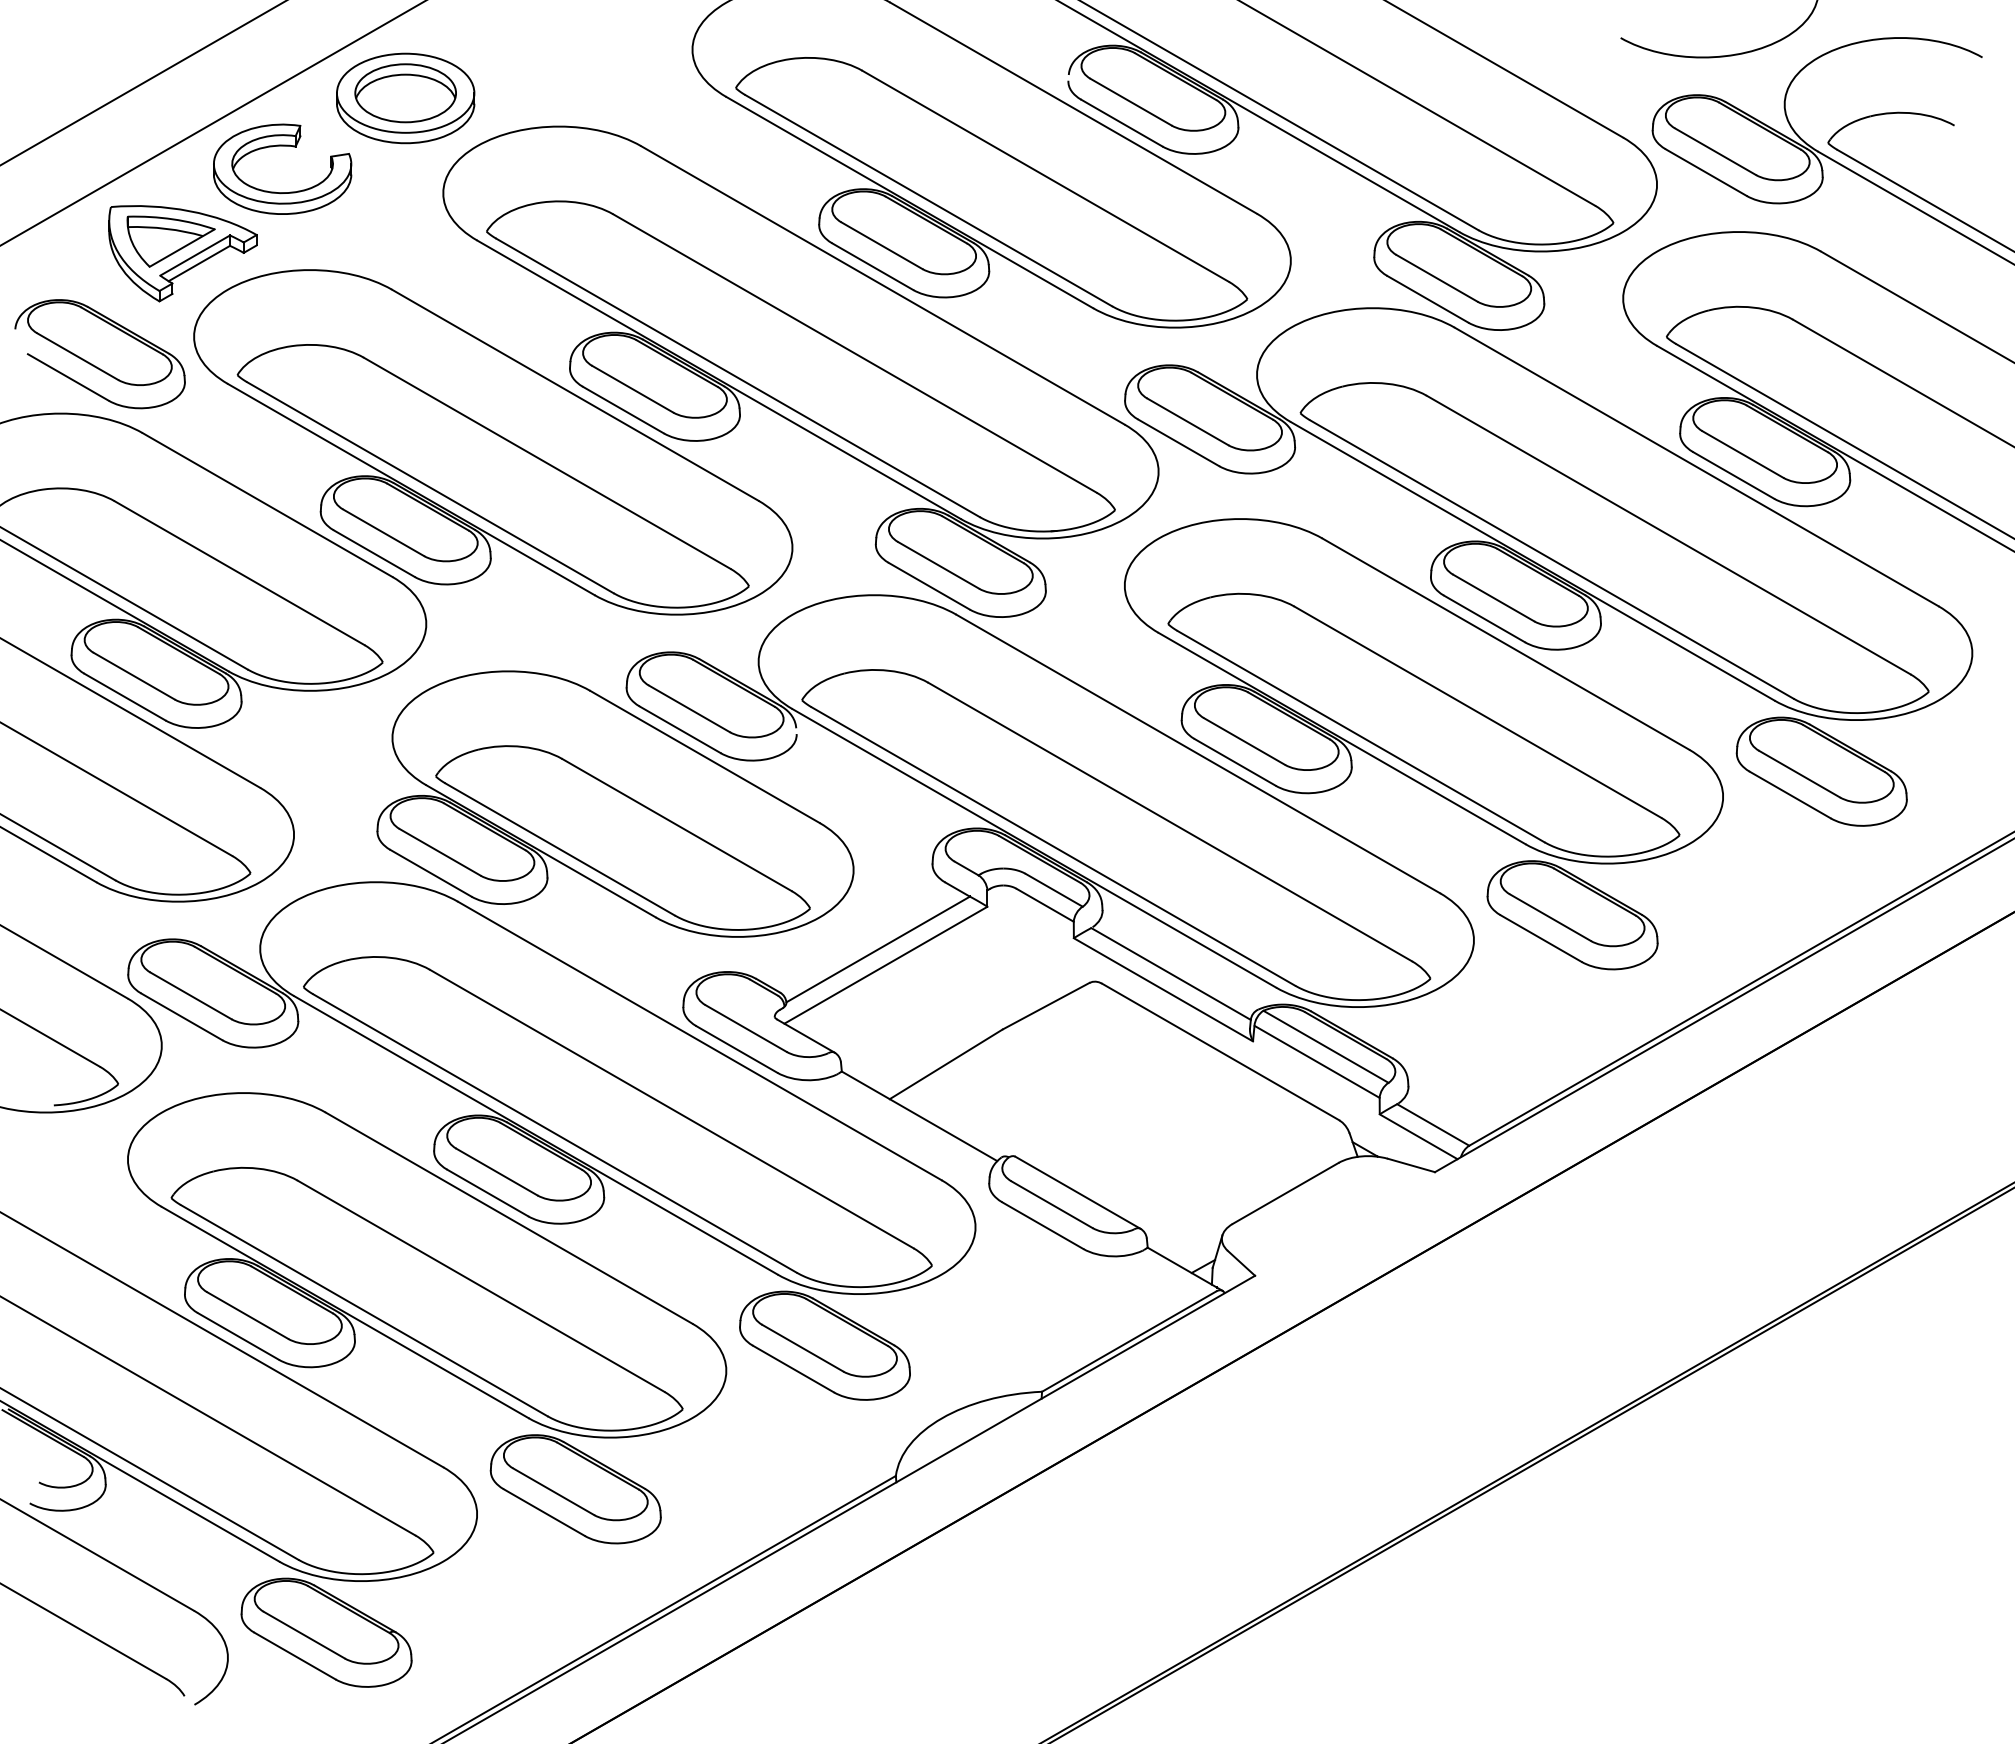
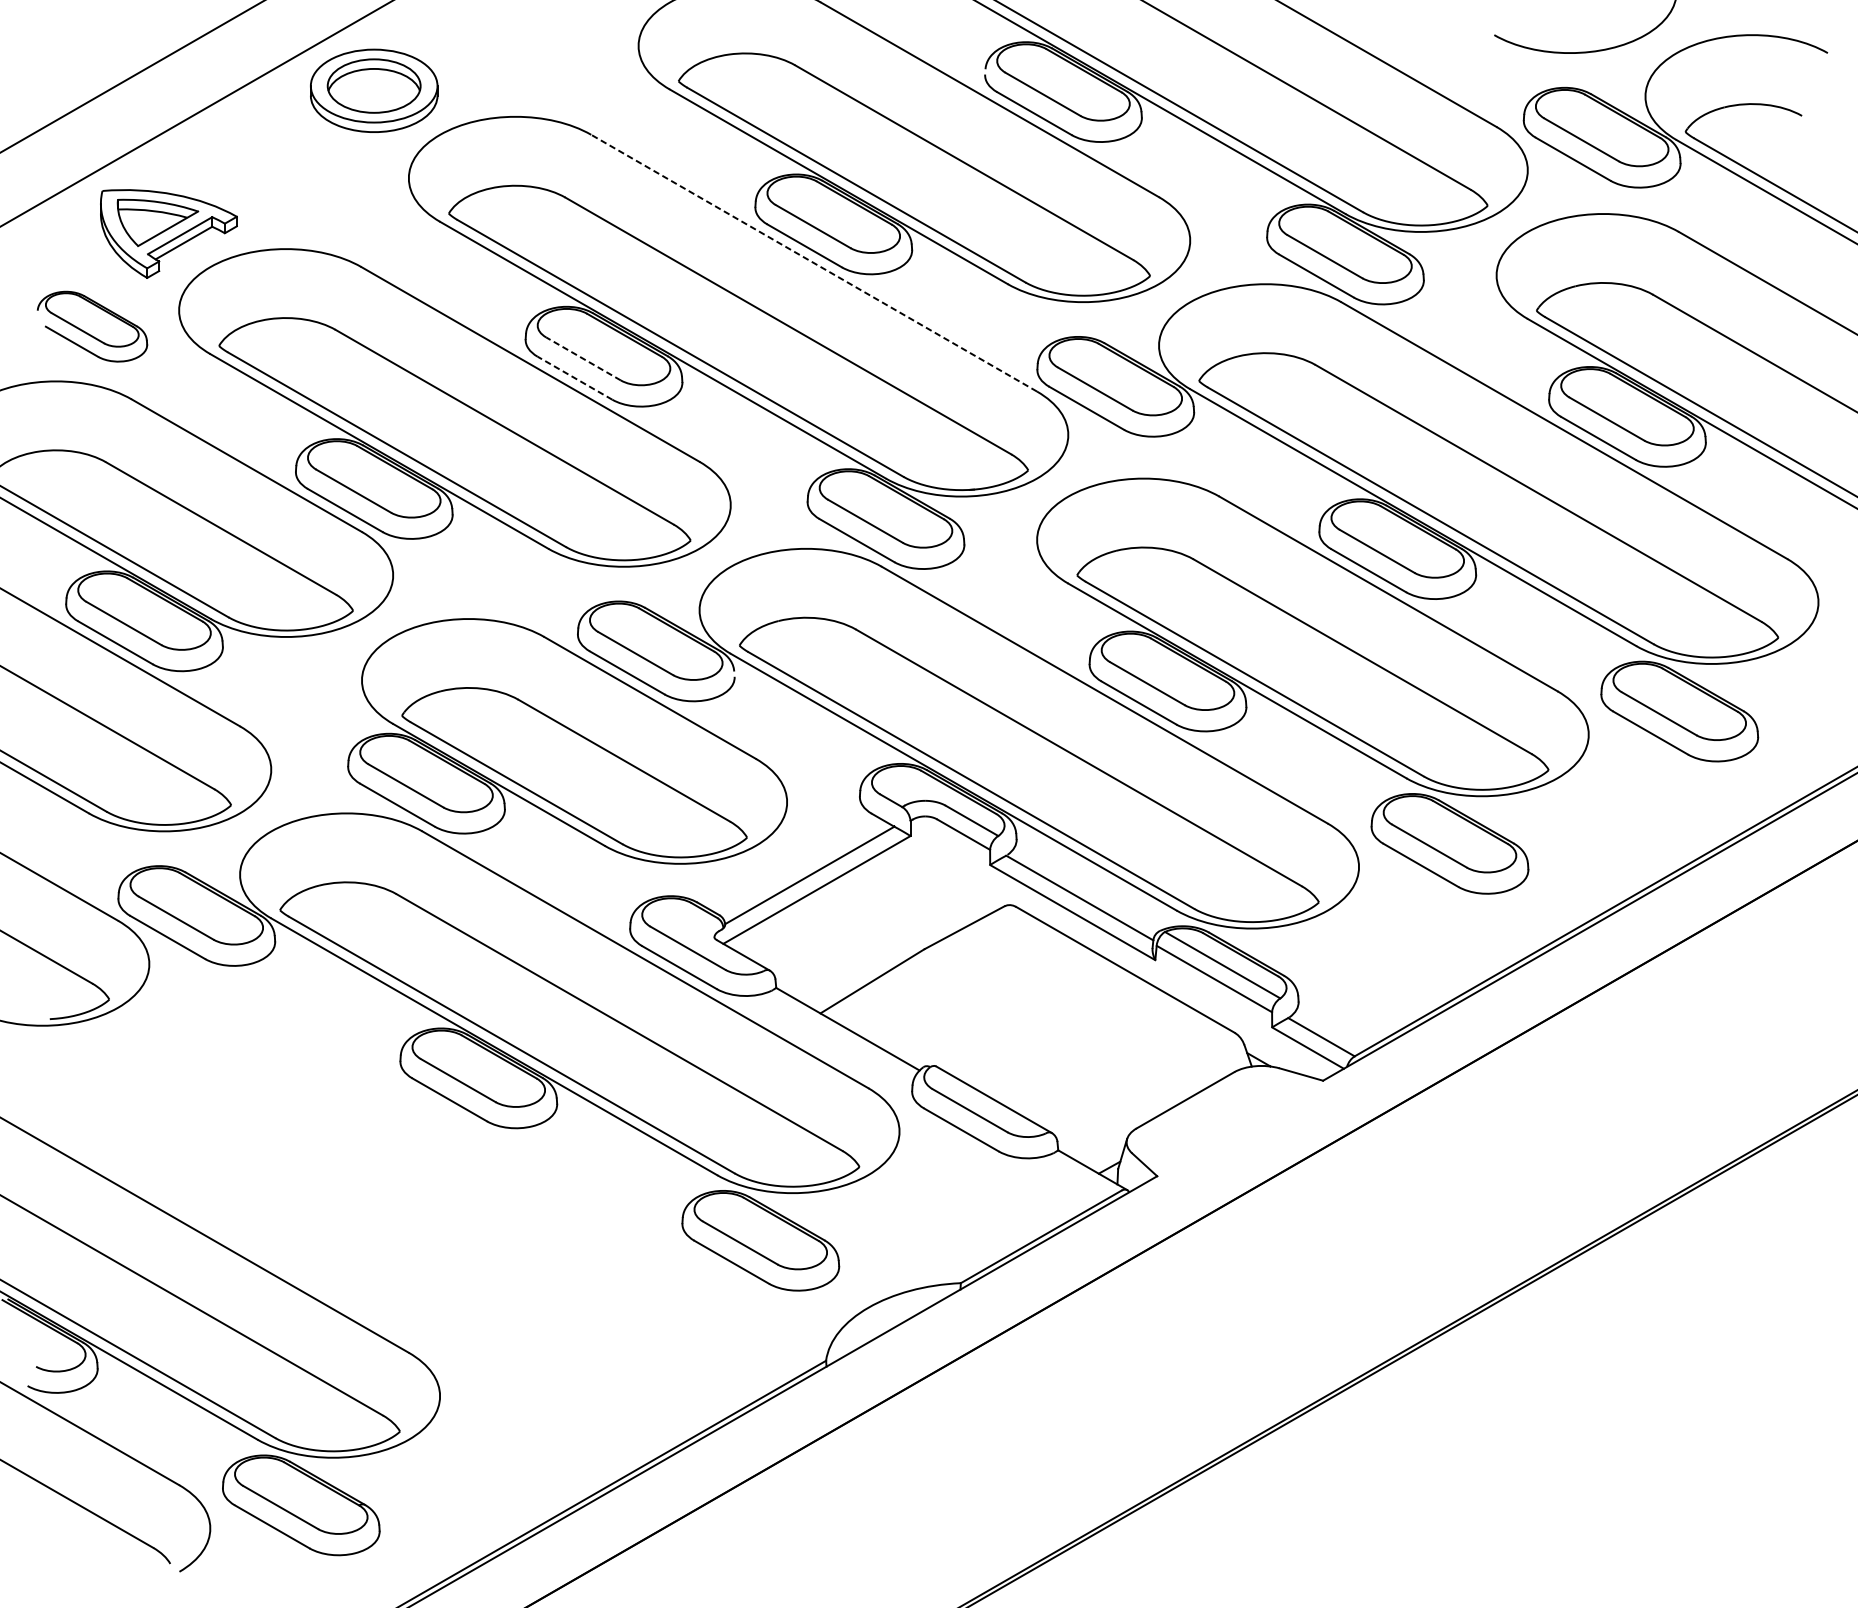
part: (282, 146) -> (260, 135), removed
line: (882, 285) -> (813, 263), solid -> dashed
part: (99, 354) -> (91, 326), size x0.7
line: (632, 389) -> (583, 359), solid -> dashed
line: (623, 410) -> (574, 378), solid -> dashed
part: (427, 1318) -> (394, 1215), removed

